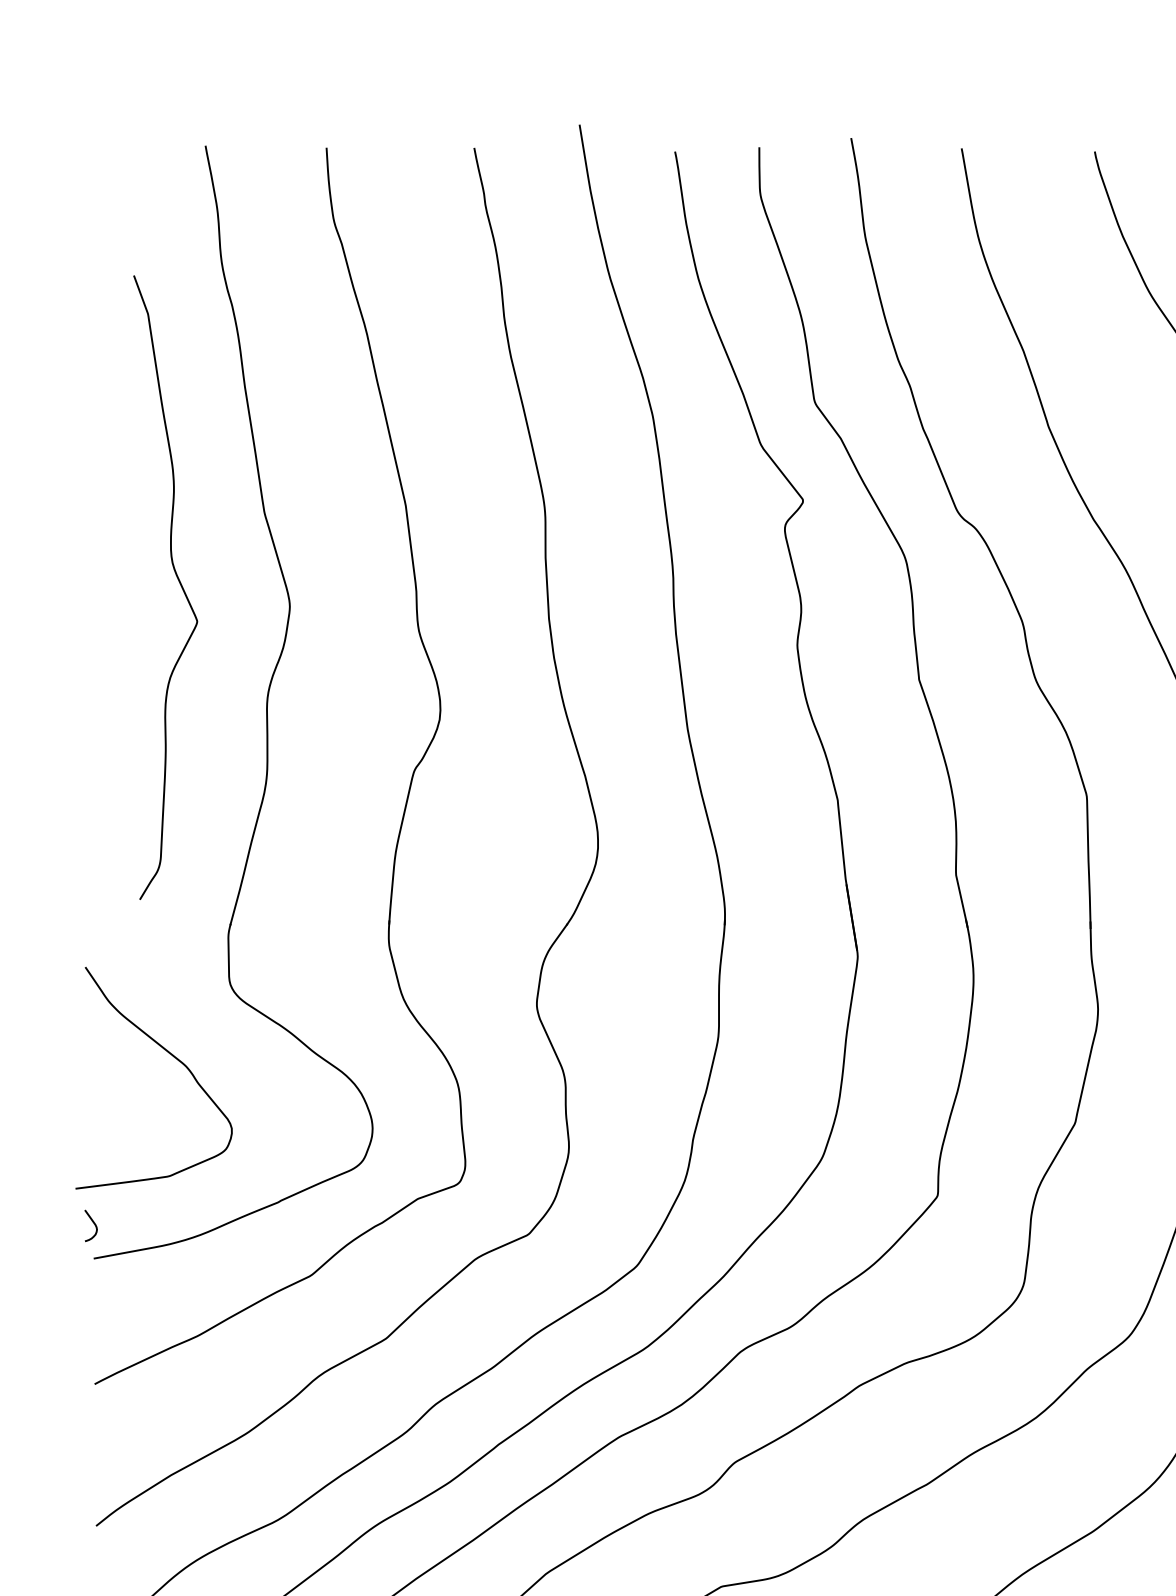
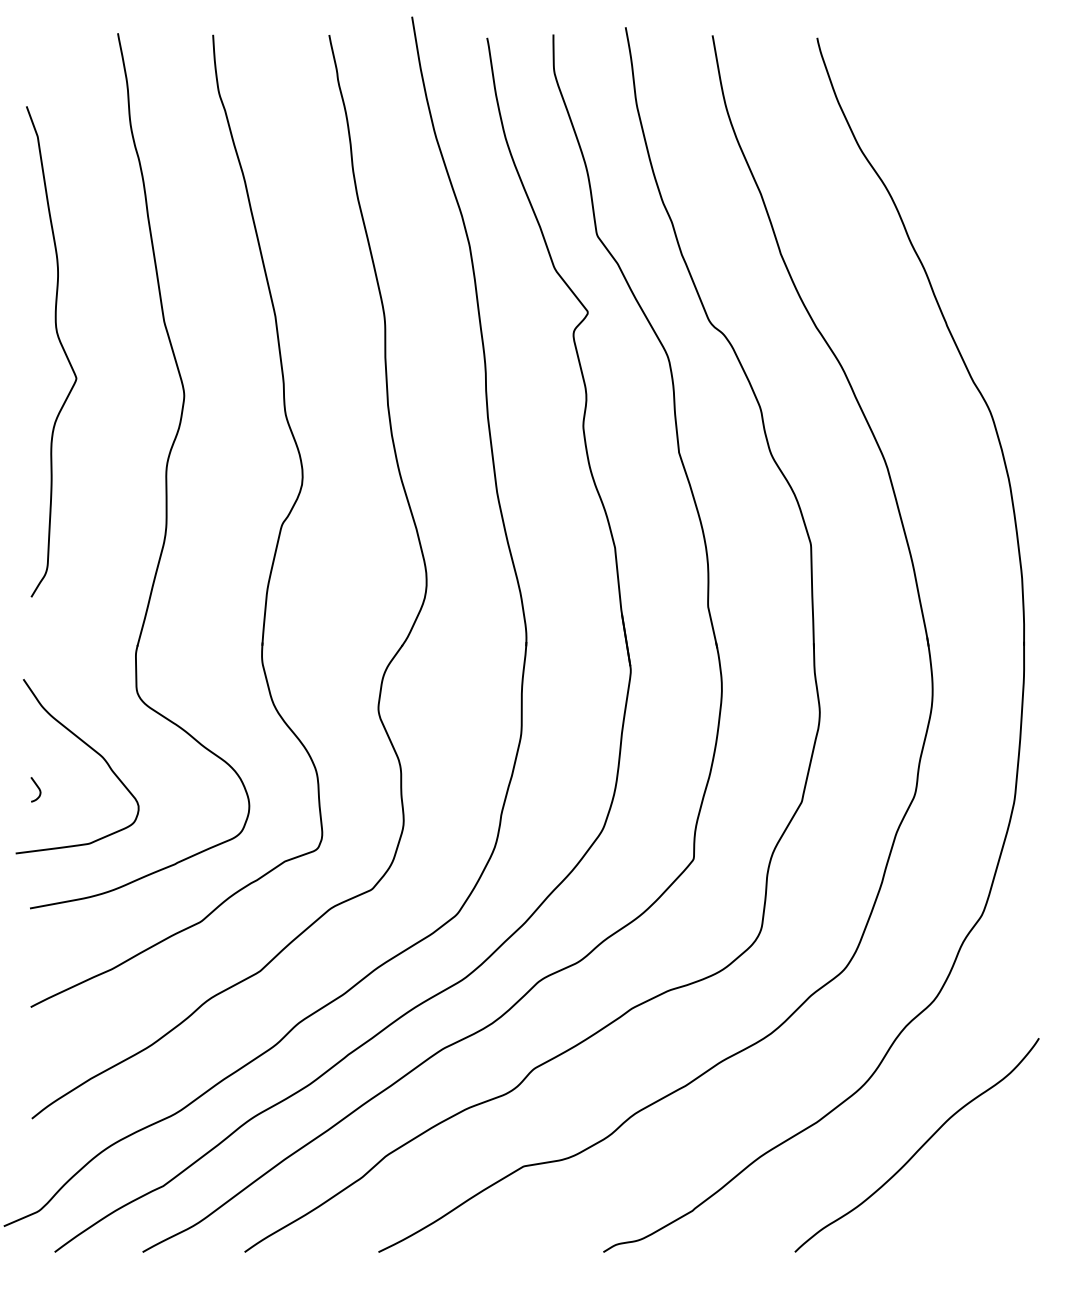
curve: (178, 582) -> (61, 347), moved
curve: (93, 1224) -> (37, 788), moved

